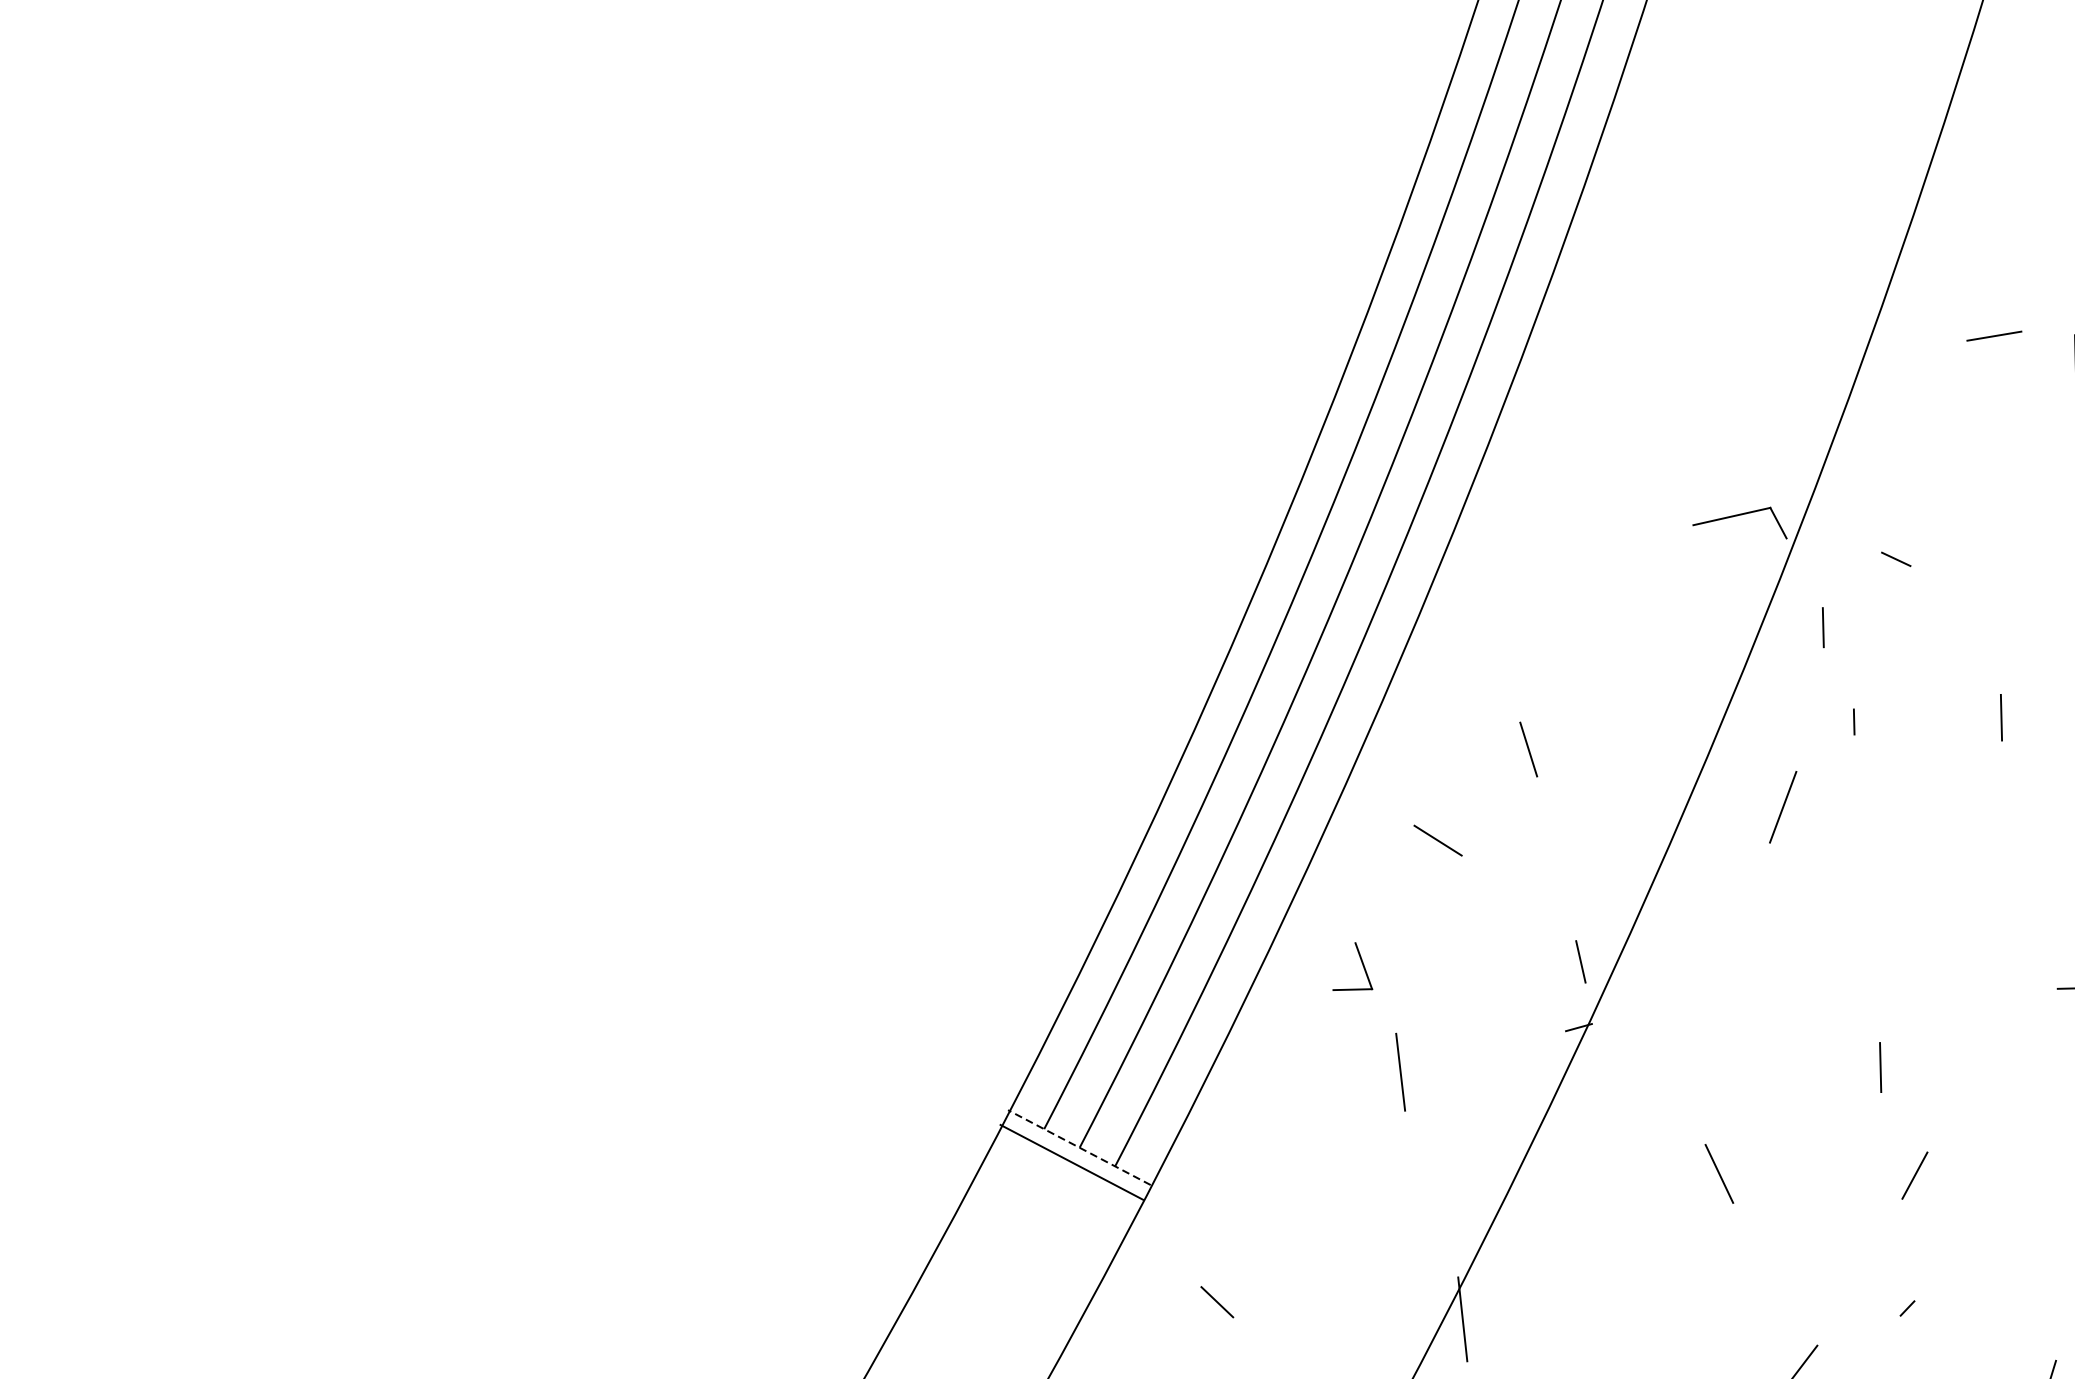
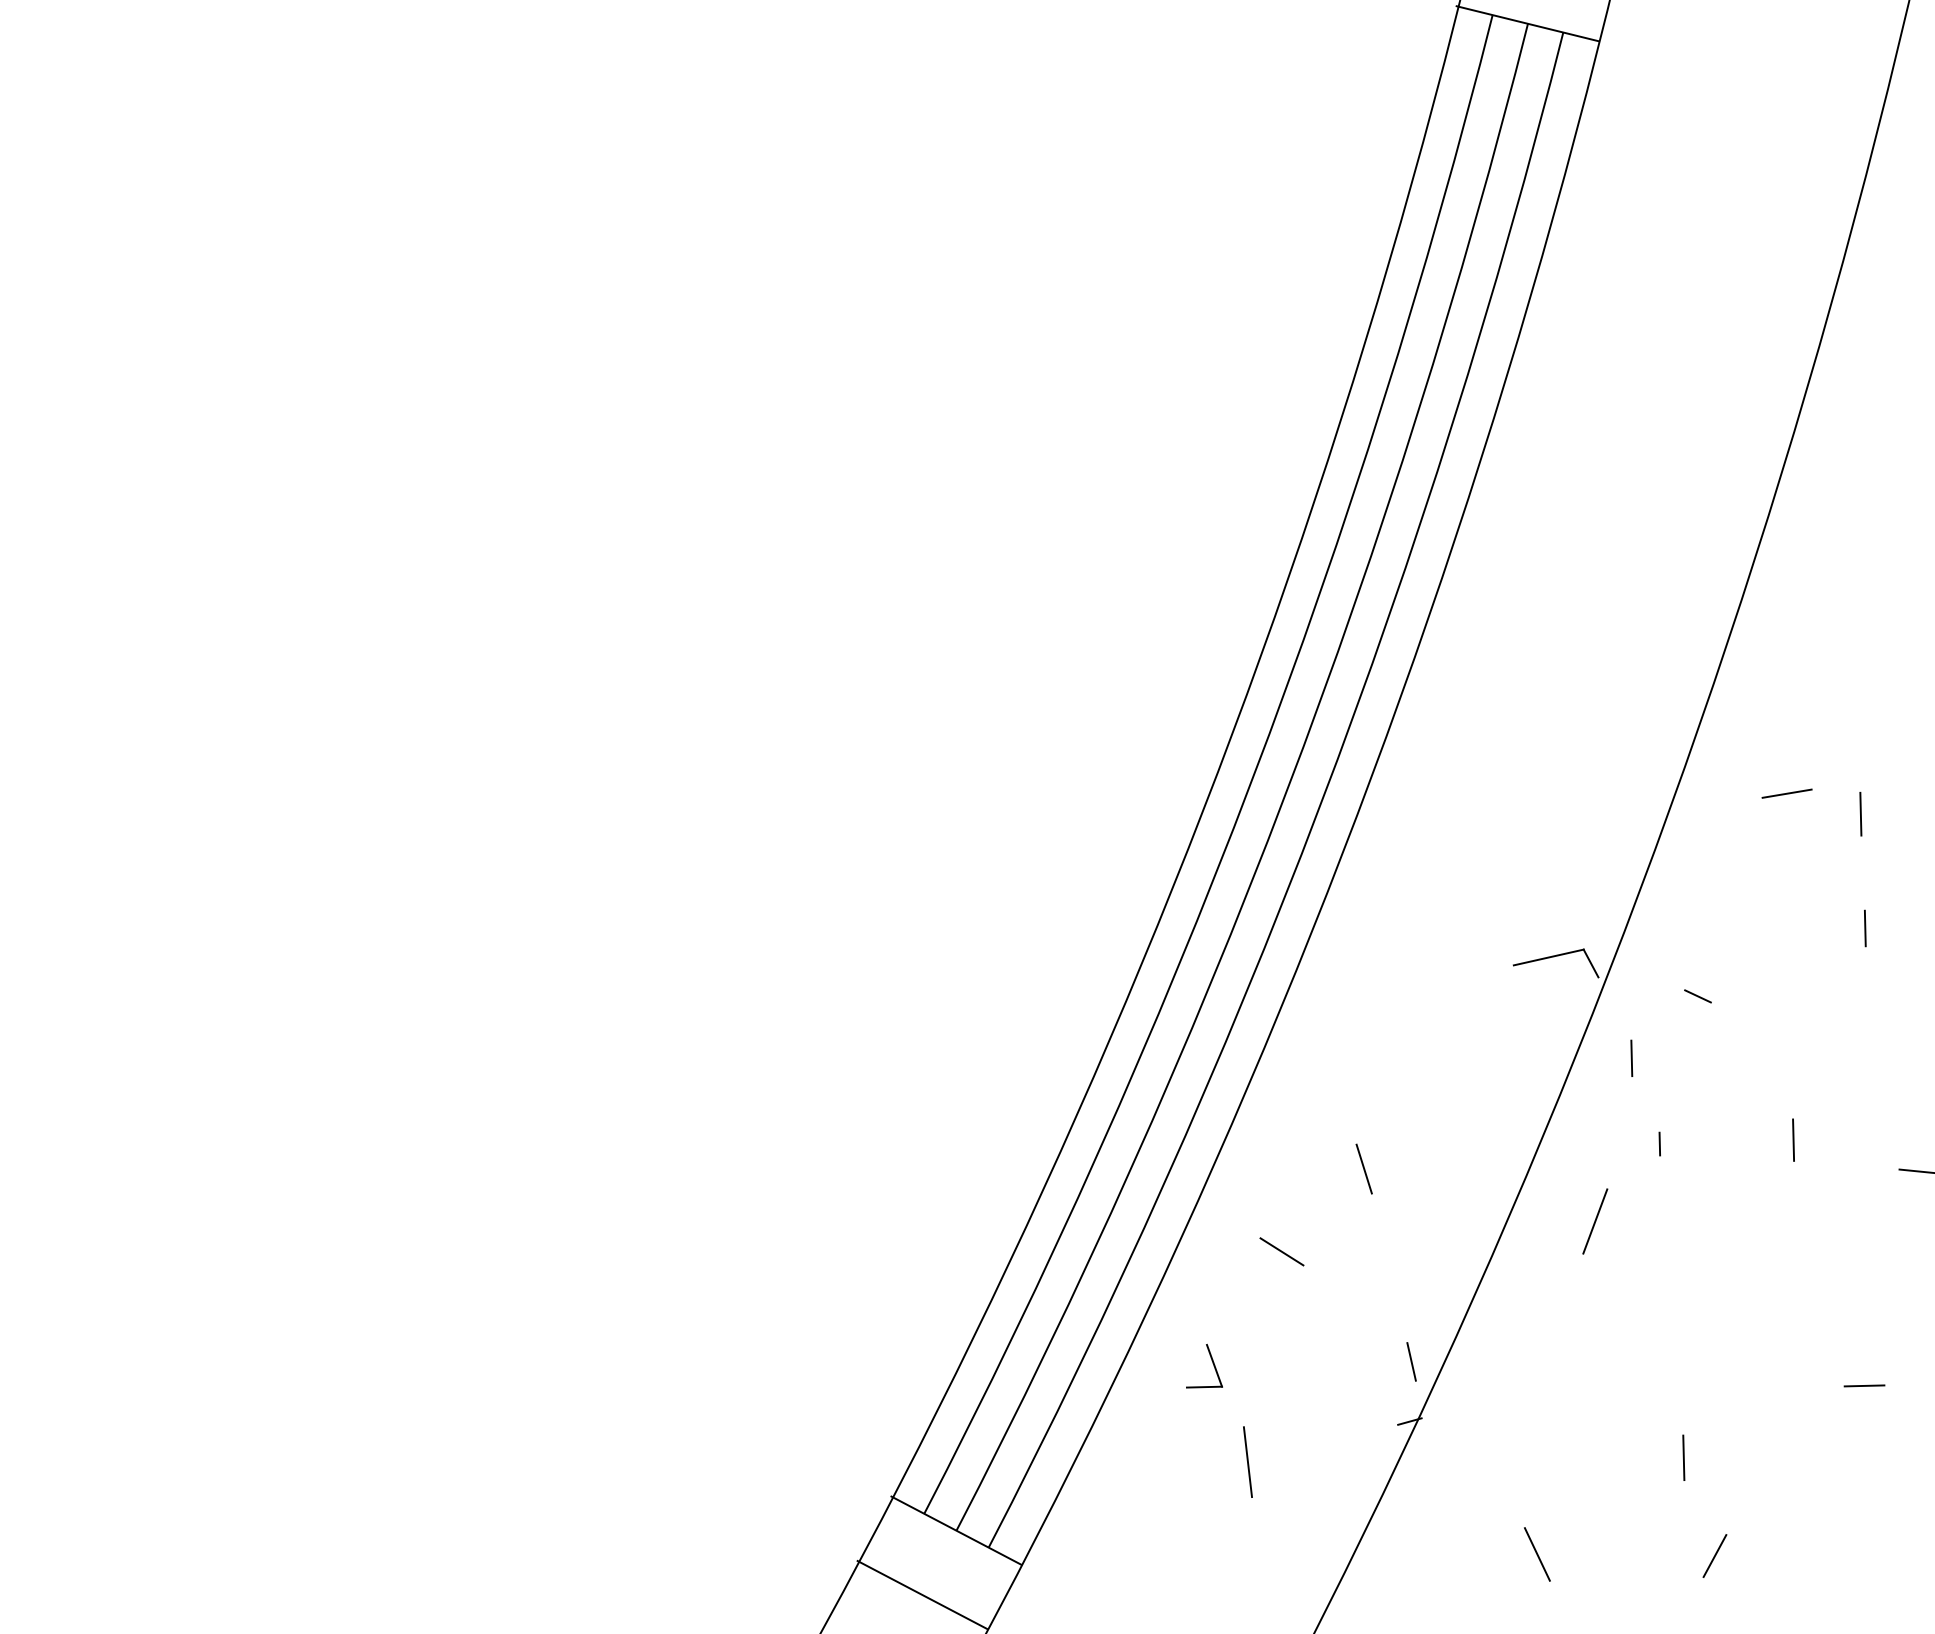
line: (1078, 1147) -> (955, 1530), dashed -> solid
line: (1071, 1161) -> (922, 1594), moved

